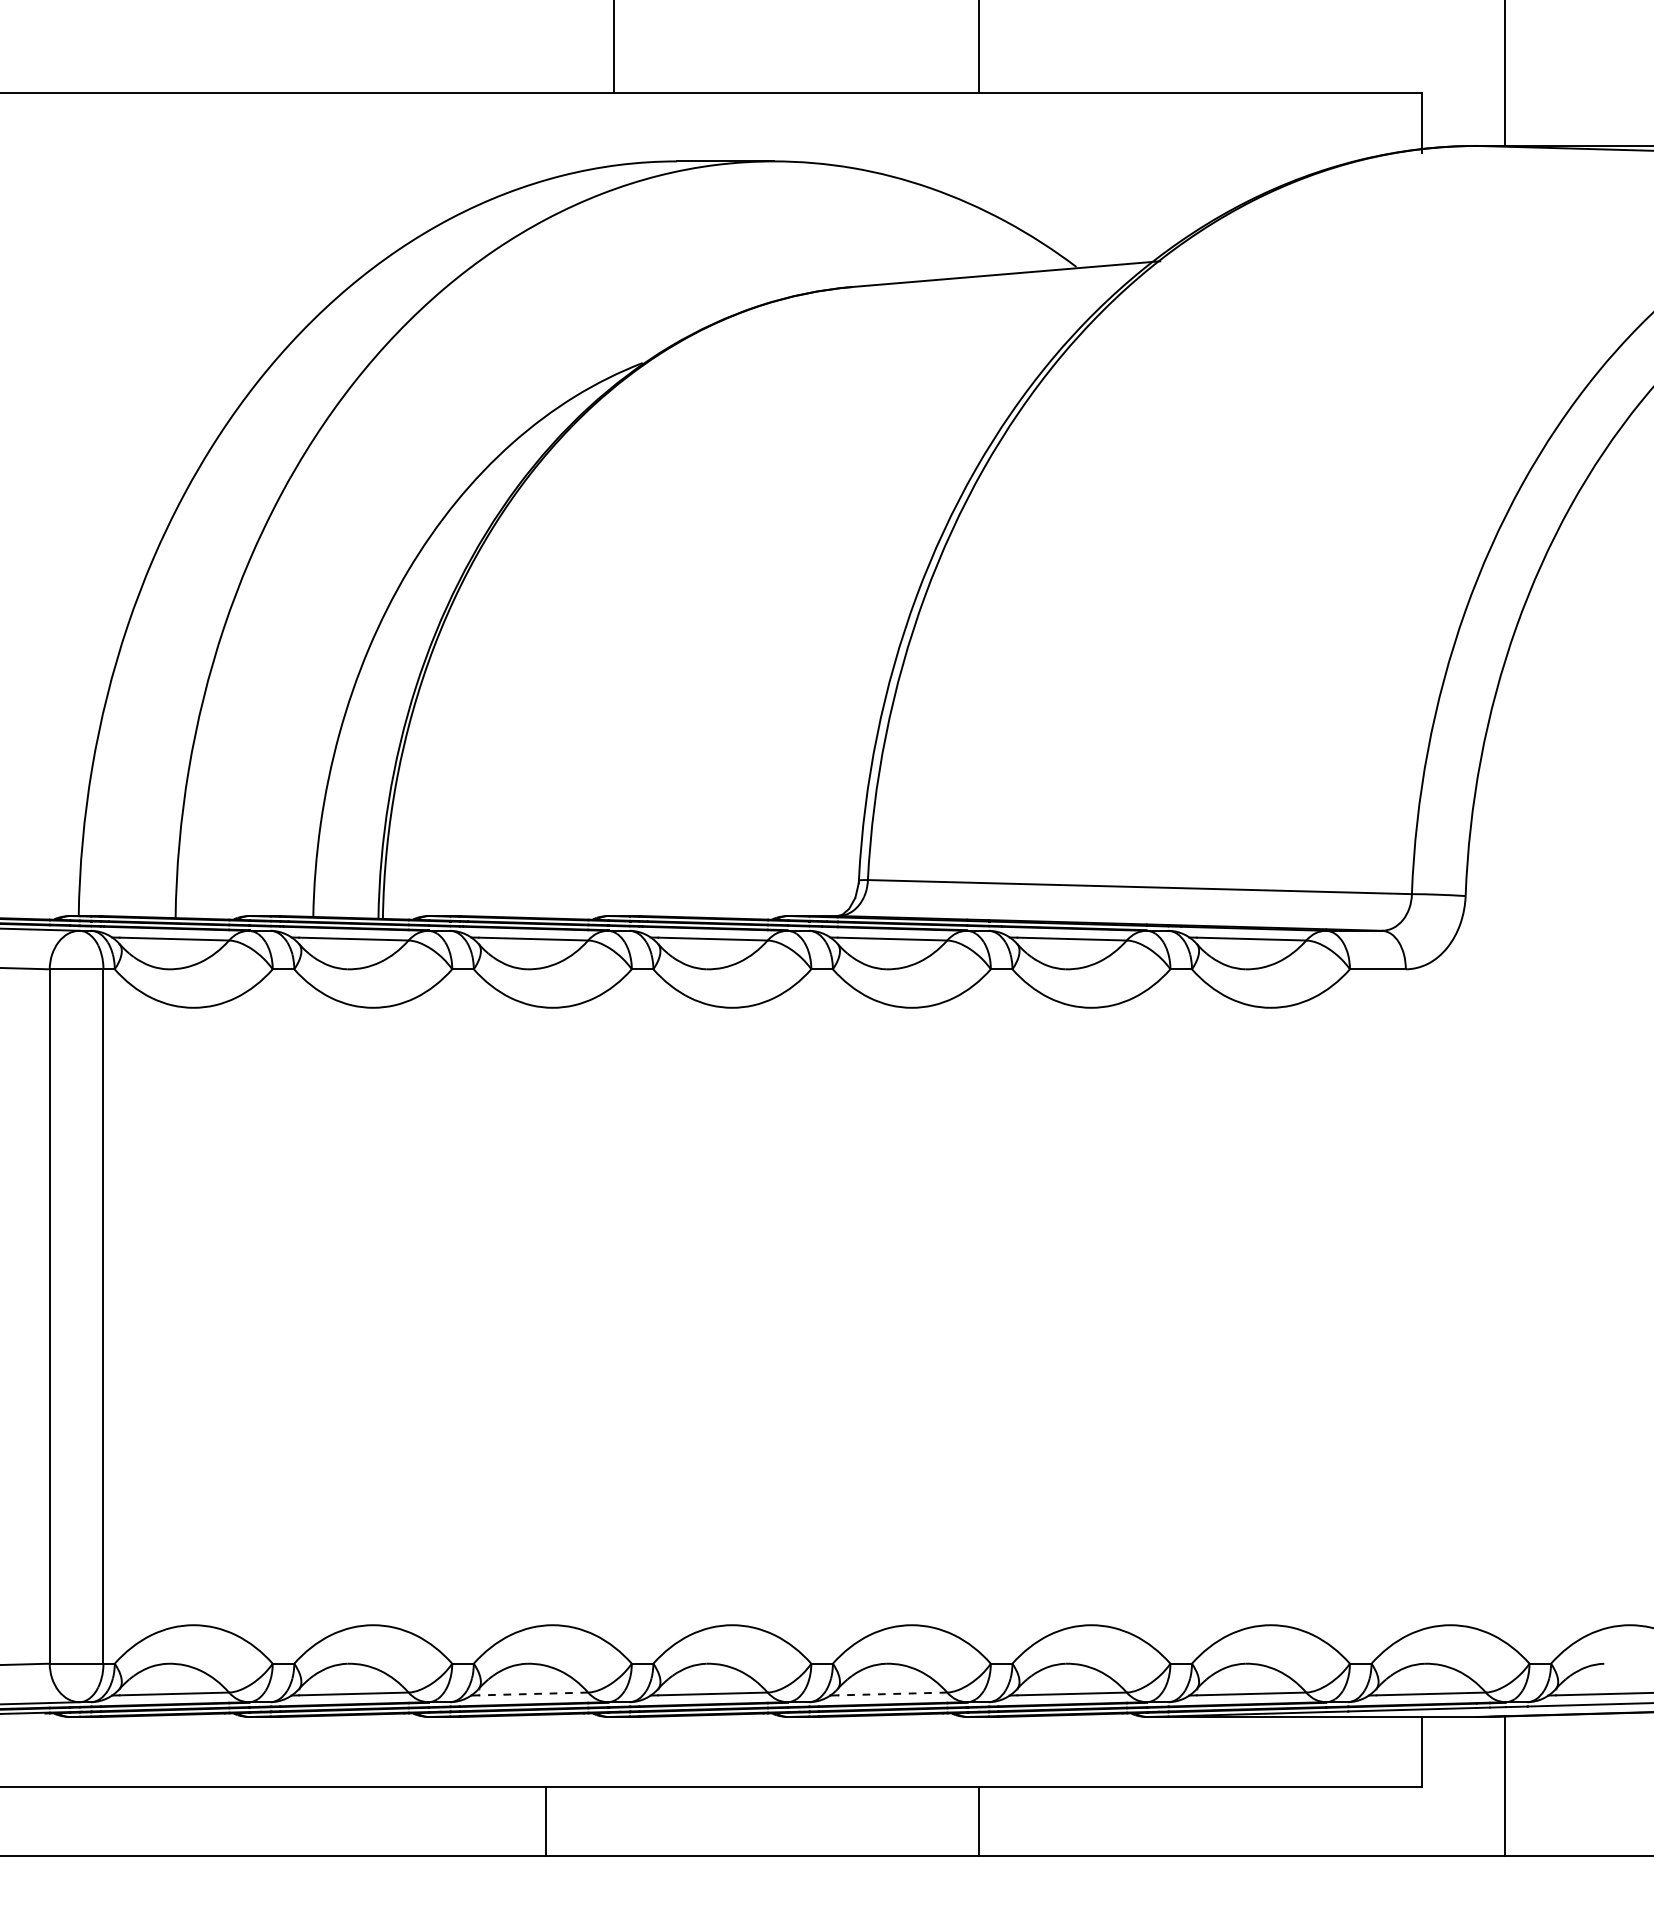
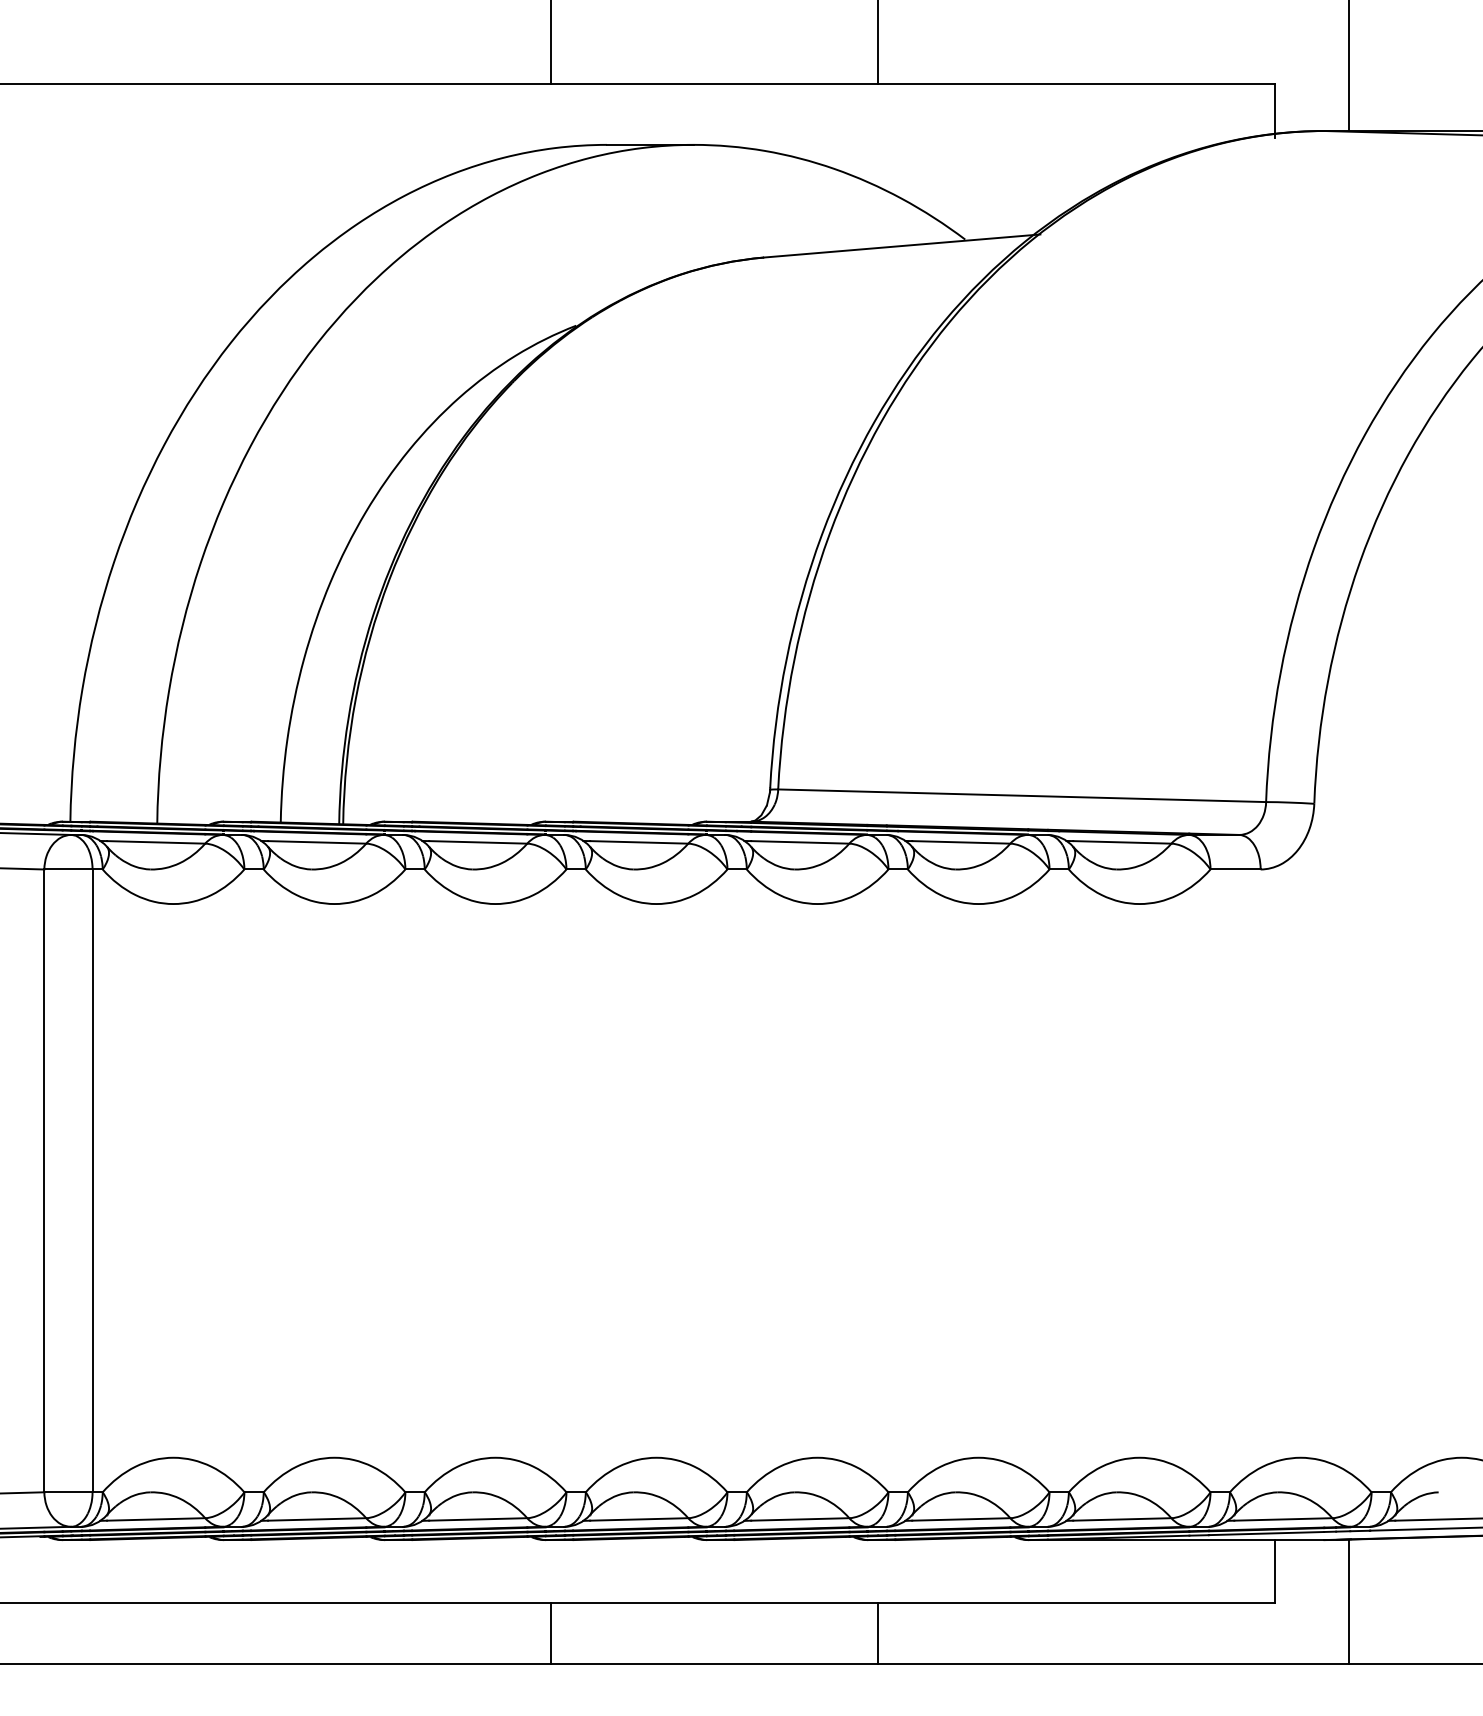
line: (533, 1693) -> (478, 1519), dashed -> solid
line: (892, 1693) -> (800, 1519), dashed -> solid
line: (546, 1821) -> (550, 1633), moved

